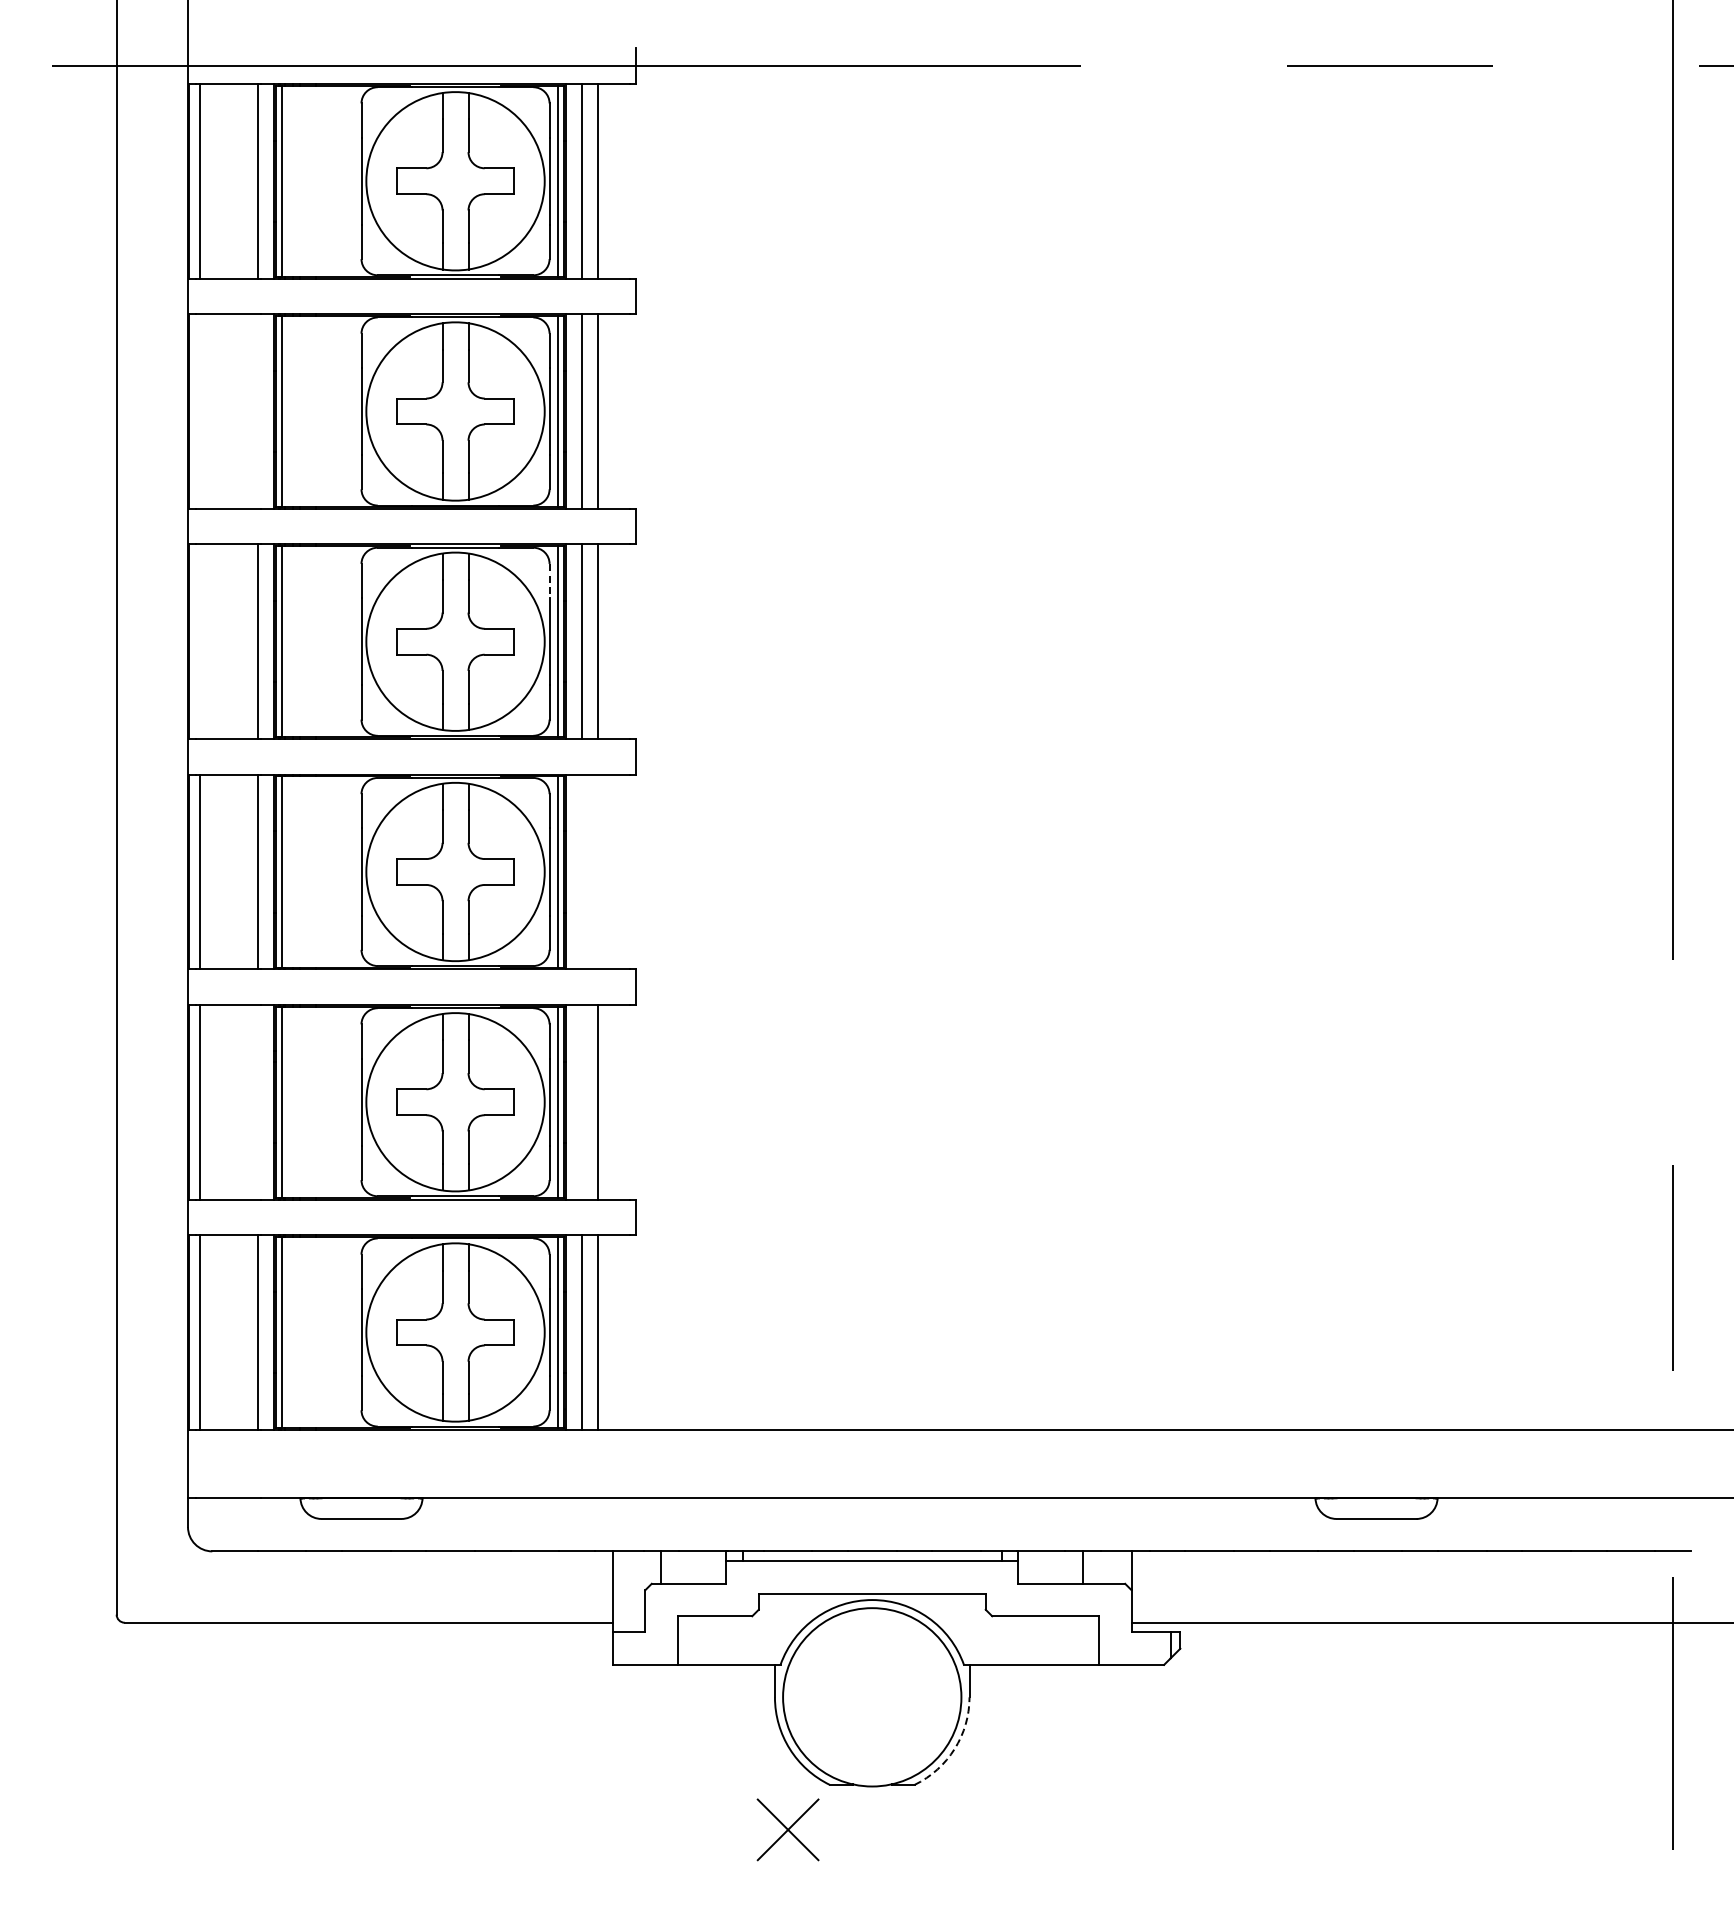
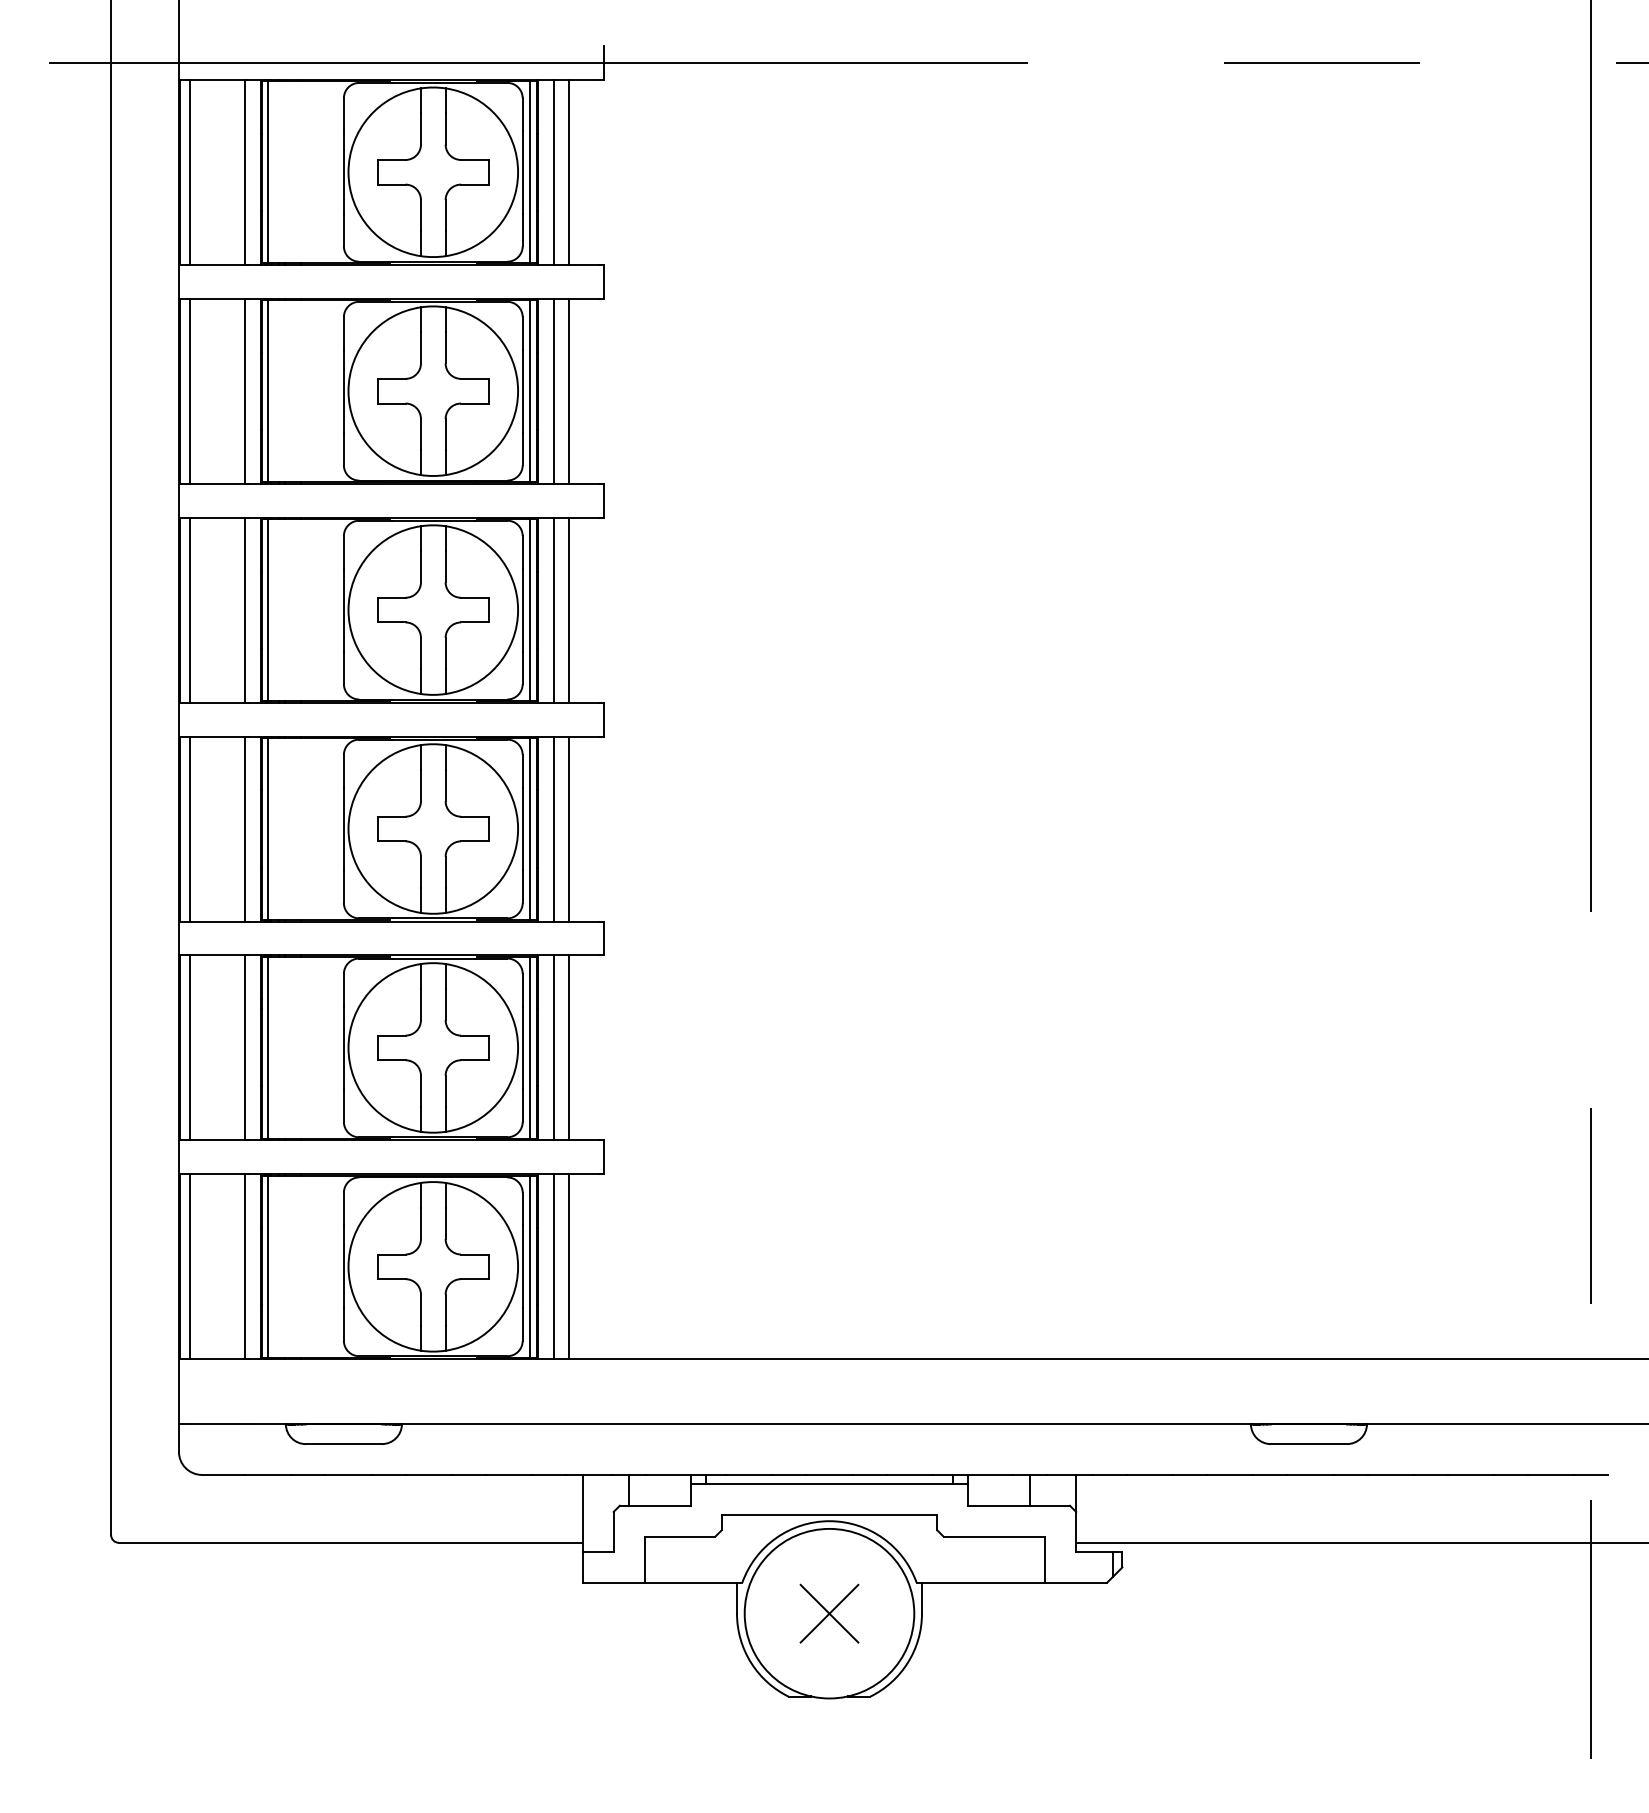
line: (199, 410) -> (189, 390), added
line: (258, 410) -> (245, 390), added
line: (549, 581) -> (522, 552), dashed -> solid
line: (199, 641) -> (189, 609), added
line: (581, 871) -> (553, 828), added
line: (597, 871) -> (568, 828), added
line: (258, 1101) -> (245, 1047), added
line: (581, 1101) -> (553, 1047), added
arc: (954, 1748) -> (907, 1662), dashed -> solid
part: (788, 1829) -> (829, 1613), moved

